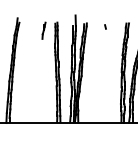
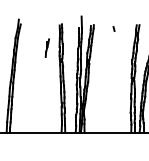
line: (43, 30) -> (46, 47), moved

